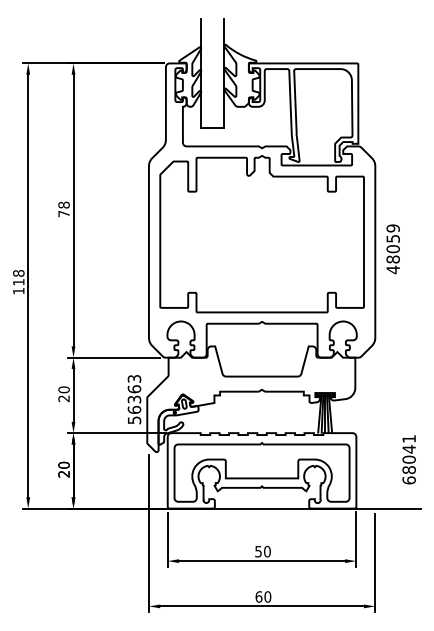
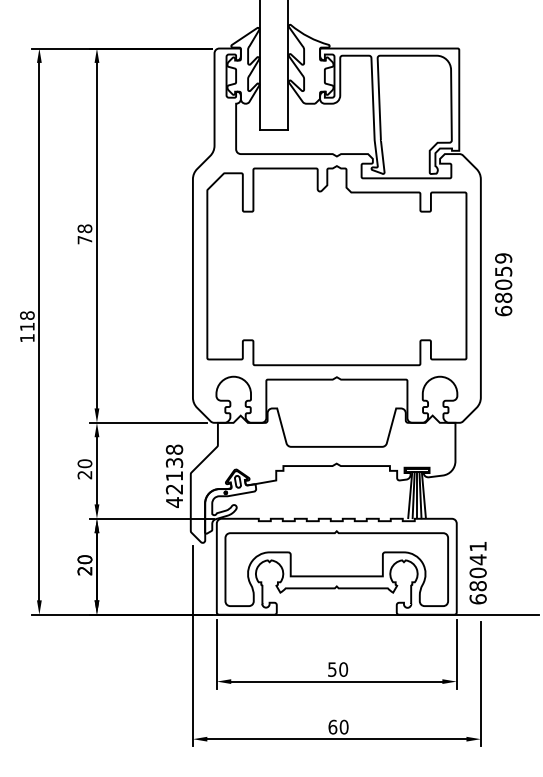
text: (392, 269) -> (502, 310), 48059 -> 68059
text: (134, 399) -> (174, 476), 56363 -> 42138
text: (408, 459) -> (477, 572), moved

